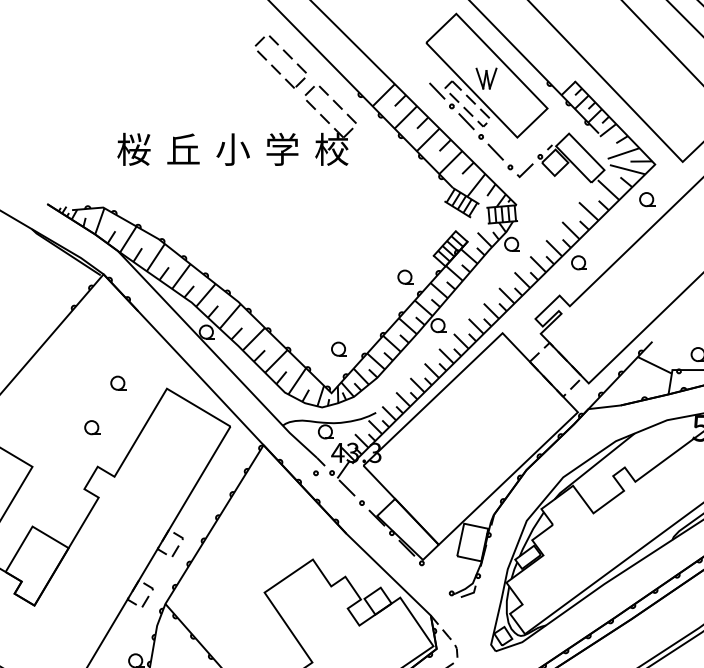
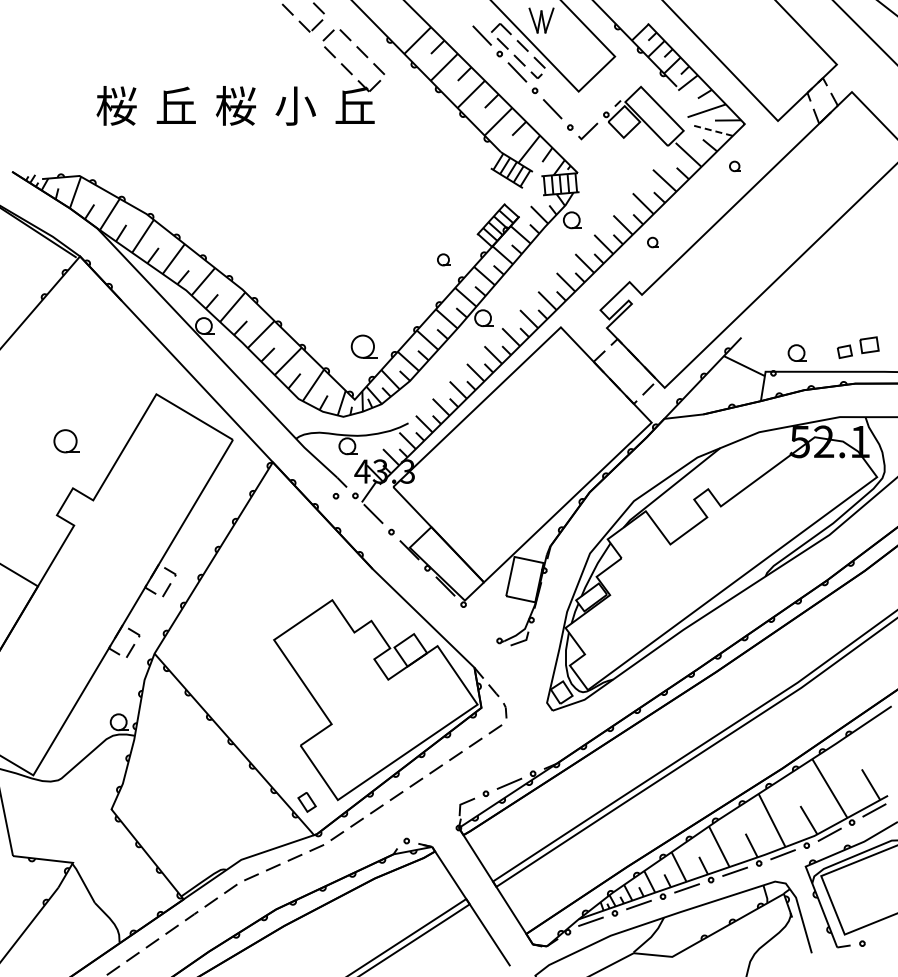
text: (233, 149) -> (236, 105), 小 -> 桜
text: (282, 149) -> (295, 105), 学 -> 小
text: (332, 149) -> (355, 105), 校 -> 丘
line: (627, 169) -> (711, 130), solid -> dashed
part: (646, 199) -> (734, 166), size x0.6
part: (578, 262) -> (652, 242), size x0.6
part: (405, 276) -> (443, 259), size x0.7
part: (338, 349) -> (363, 346), size x1.4
part: (118, 383) -> (97, 387), removed
part: (92, 427) -> (66, 440), size x1.4

